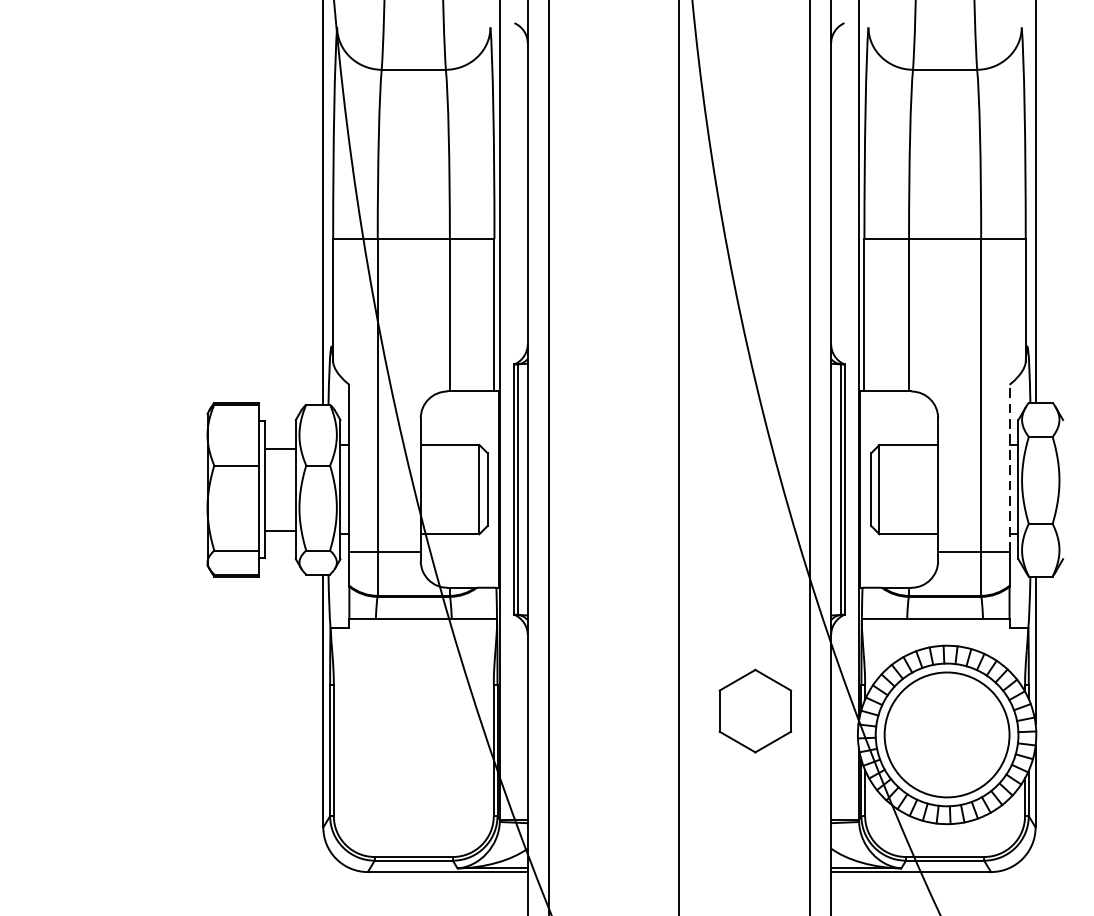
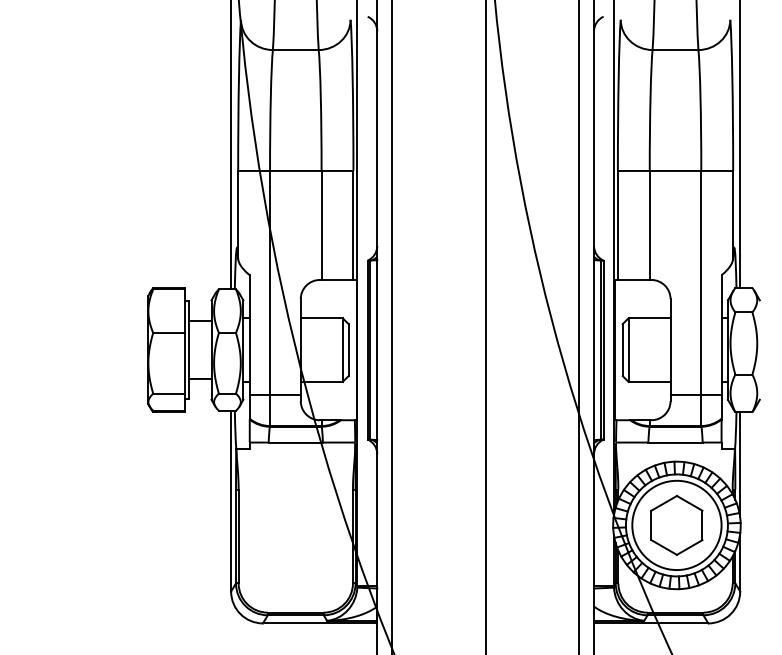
line: (1009, 467) -> (721, 334), dashed -> solid
part: (754, 709) -> (676, 524), moved

